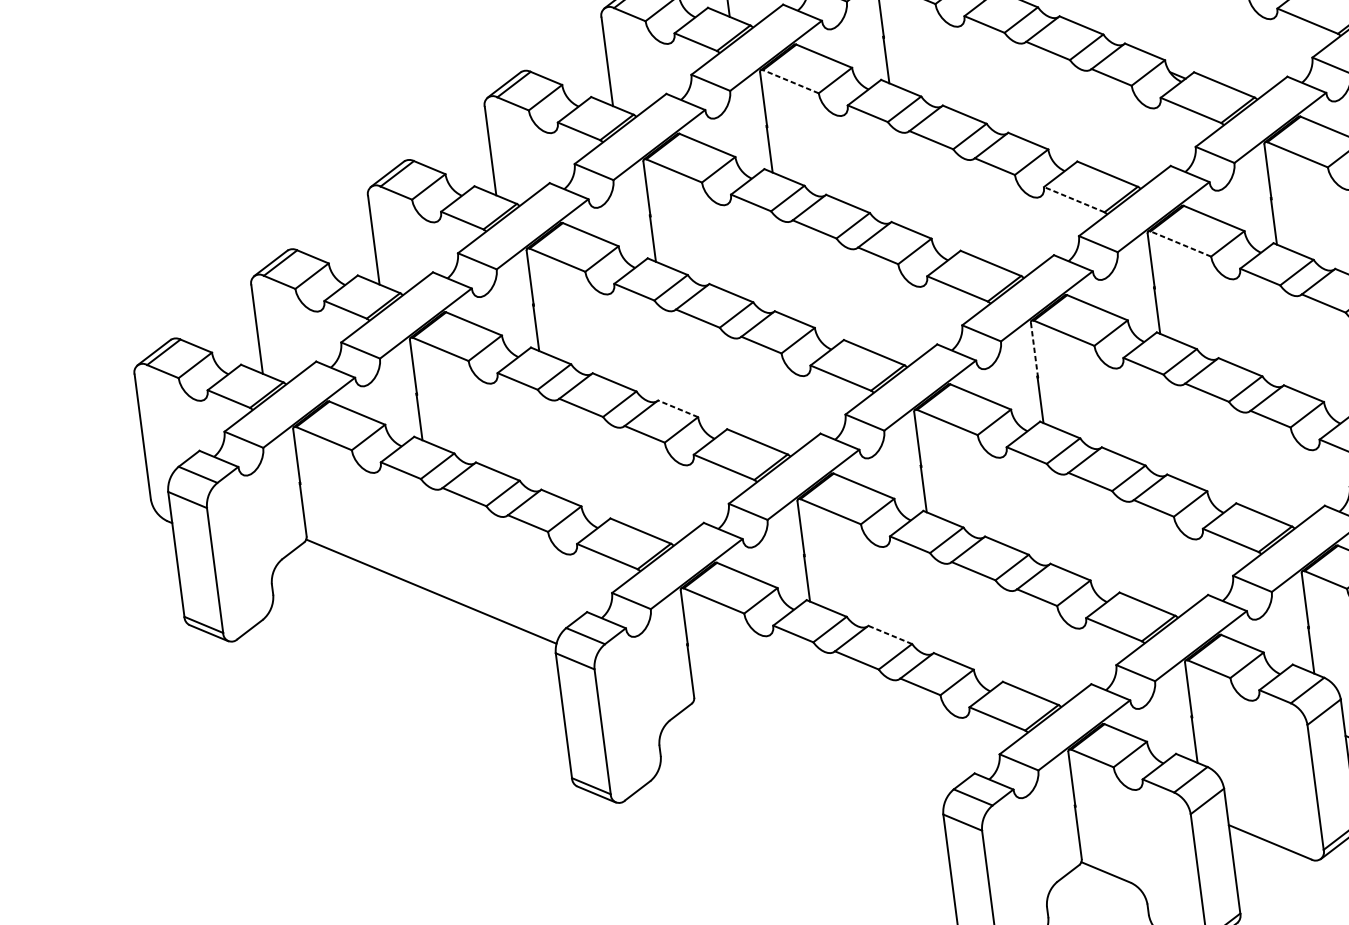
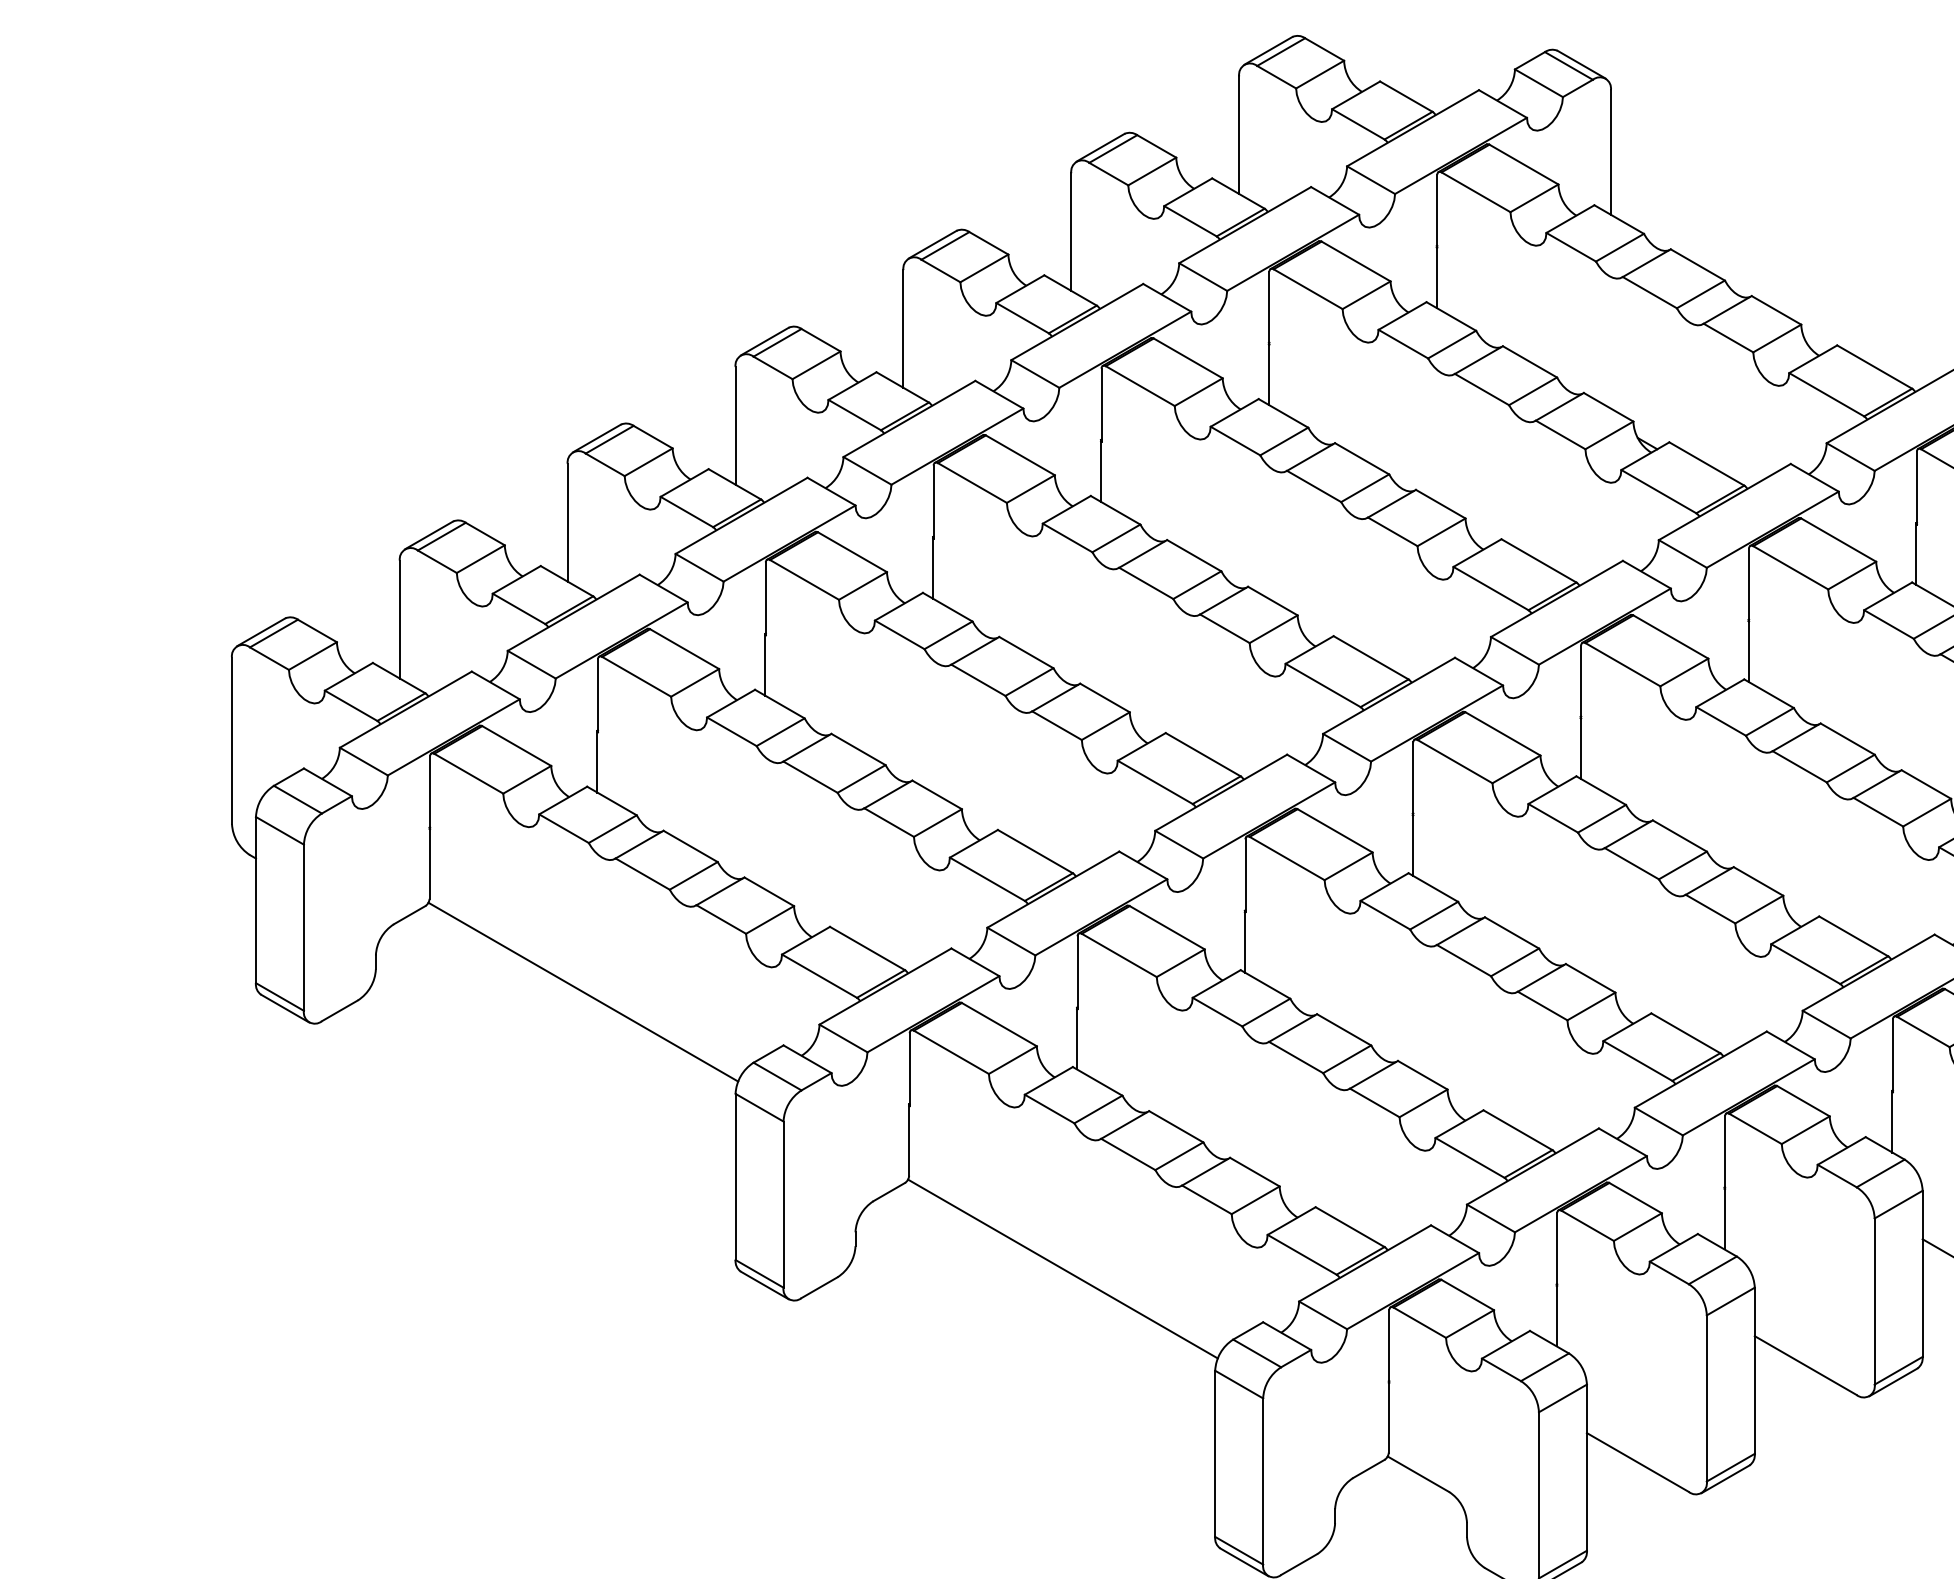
line: (791, 81) -> (1140, 386), dashed -> solid
line: (1073, 199) -> (1490, 588), dashed -> solid
line: (1180, 243) -> (1622, 664), dashed -> solid
line: (1034, 350) -> (1413, 778), dashed -> solid
line: (678, 408) -> (937, 794), dashed -> solid
line: (889, 634) -> (1175, 1126), dashed -> solid
line: (818, 752) -> (1062, 1268), added

